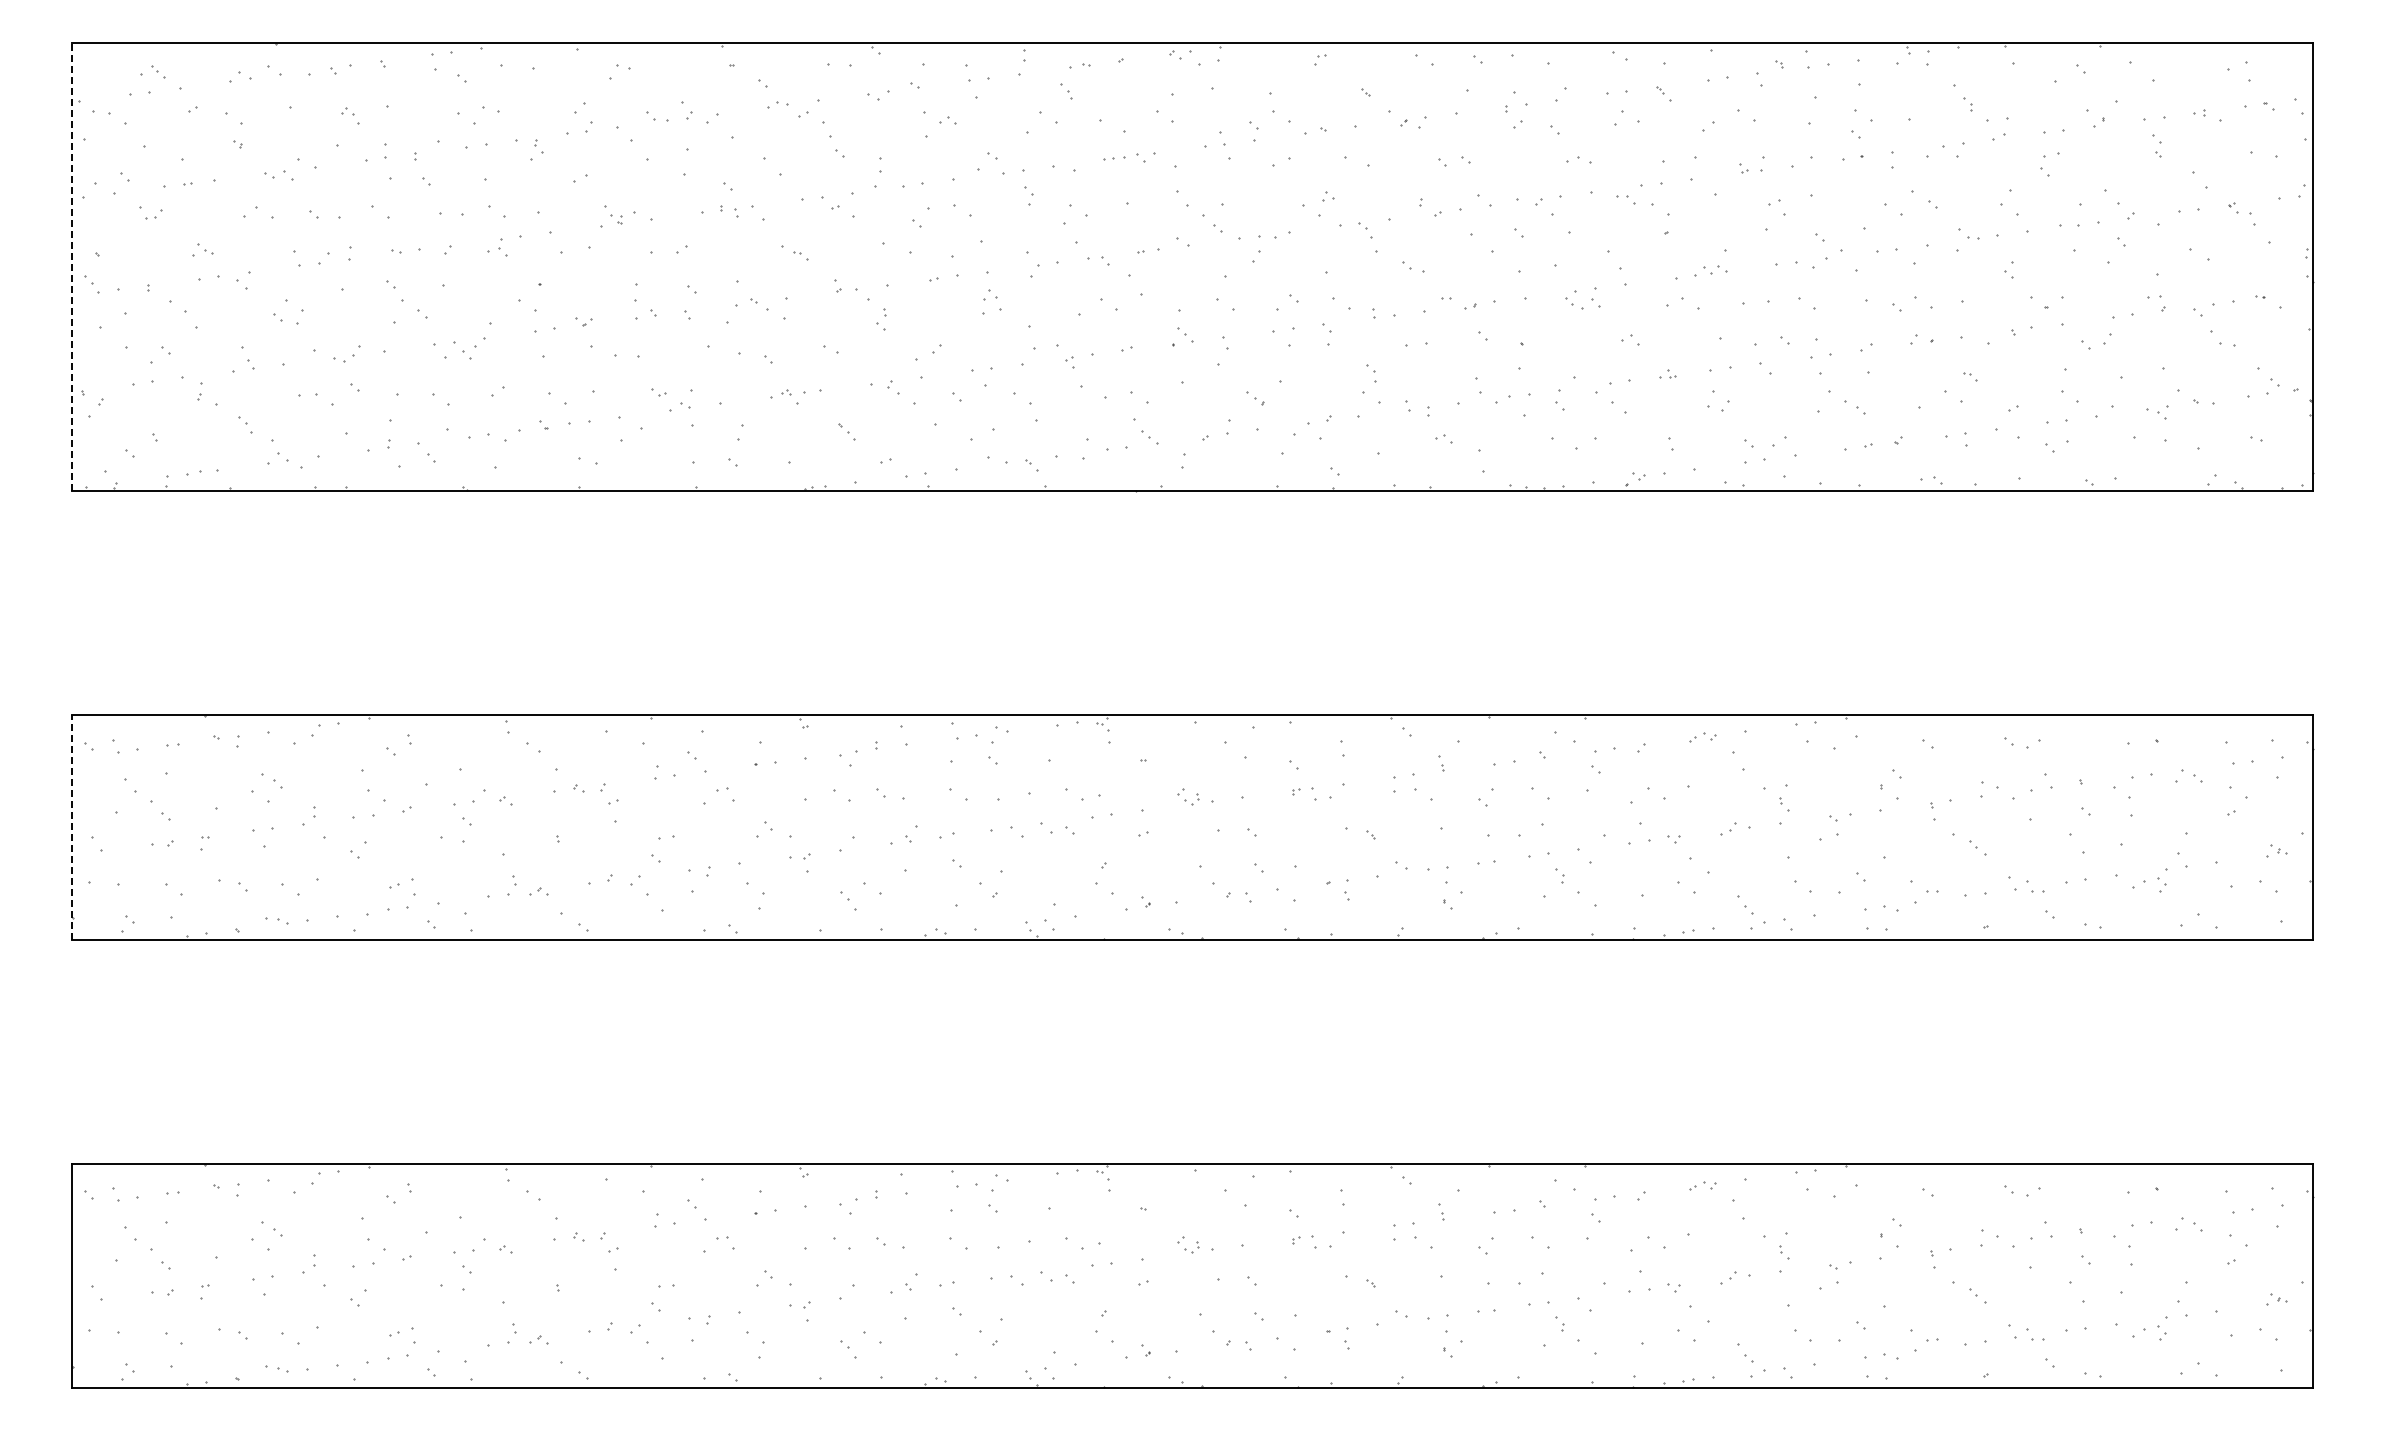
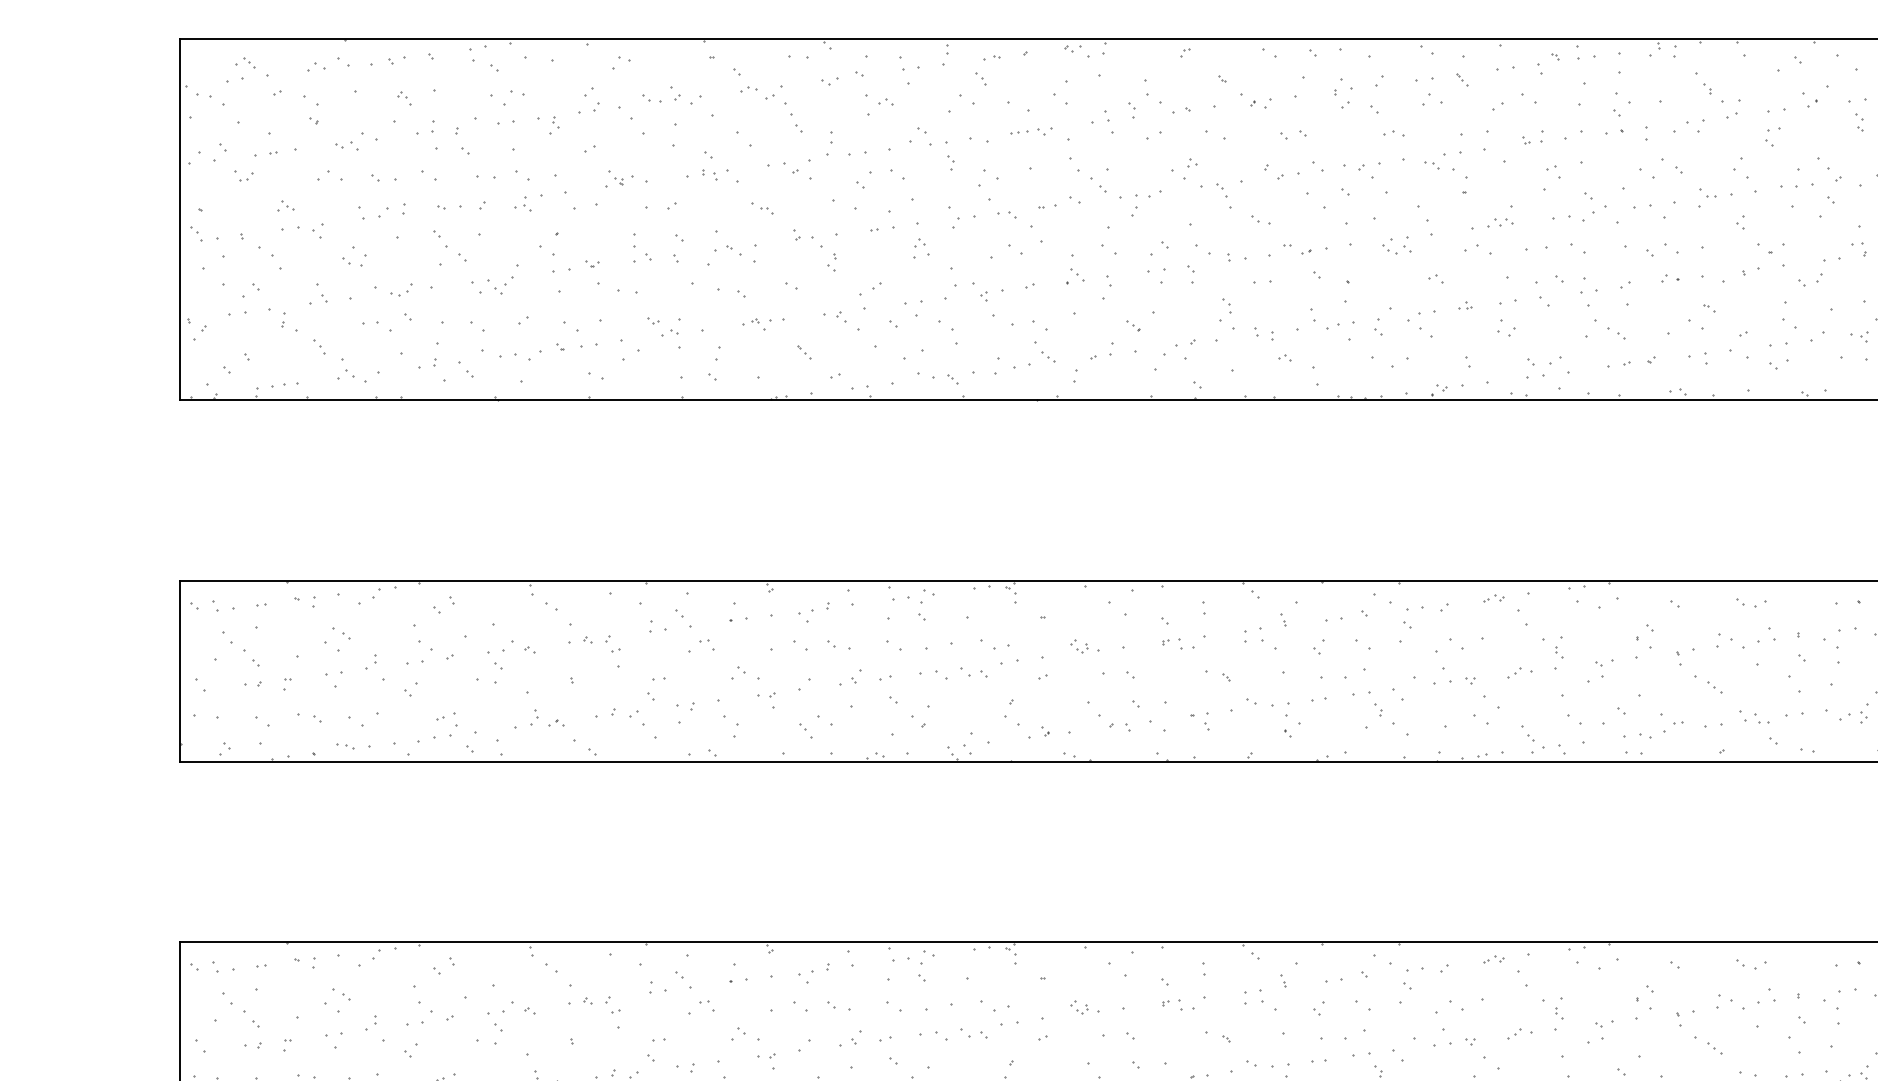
line: (71, 266) -> (179, 219), dashed -> solid
line: (71, 827) -> (179, 671), dashed -> solid

